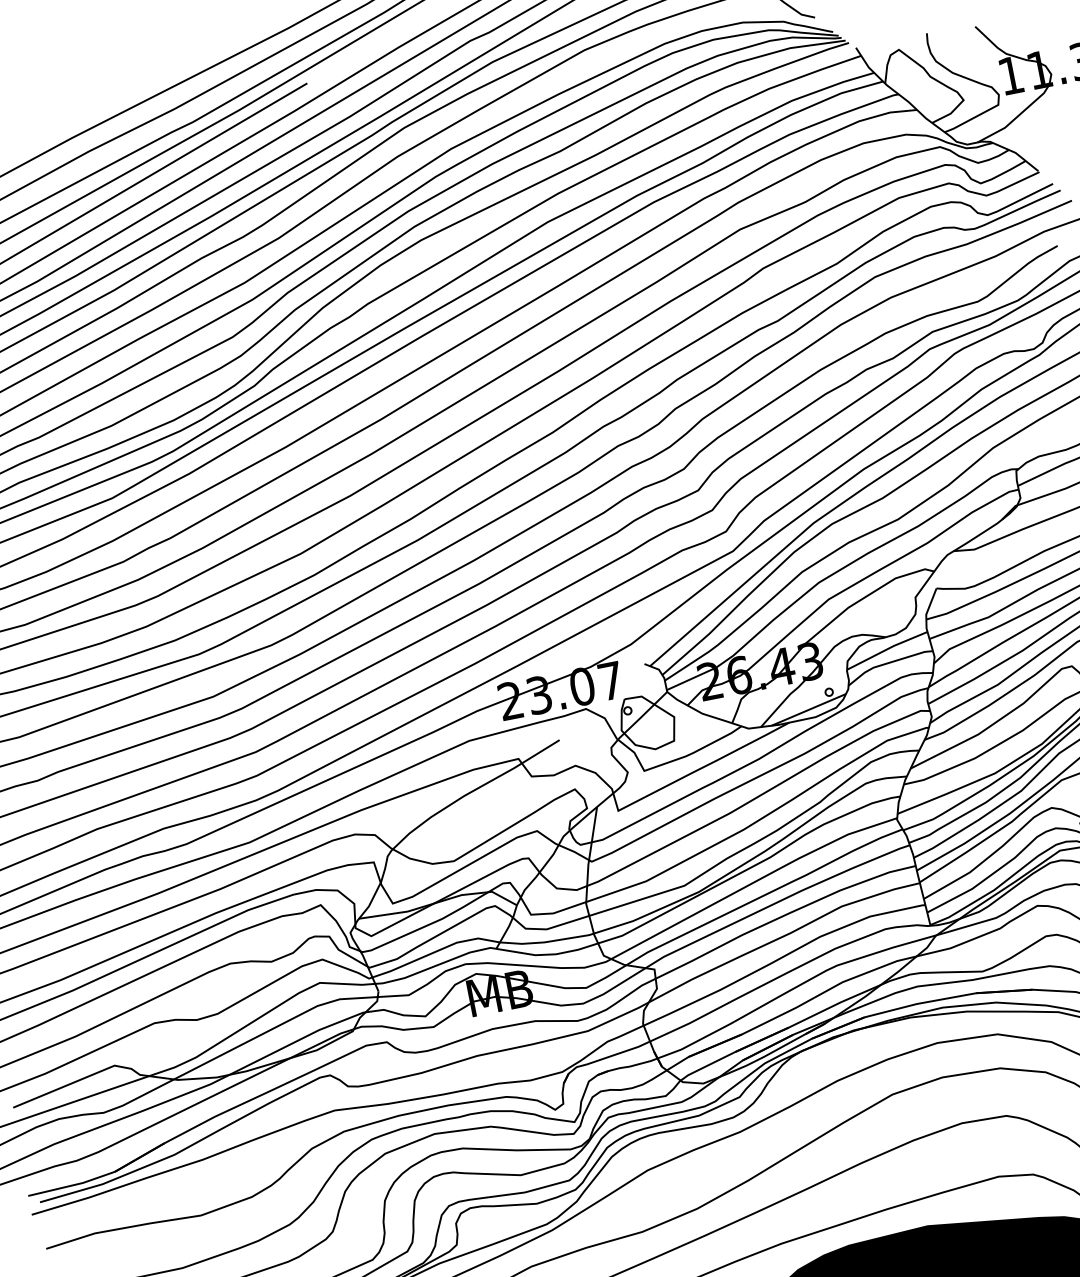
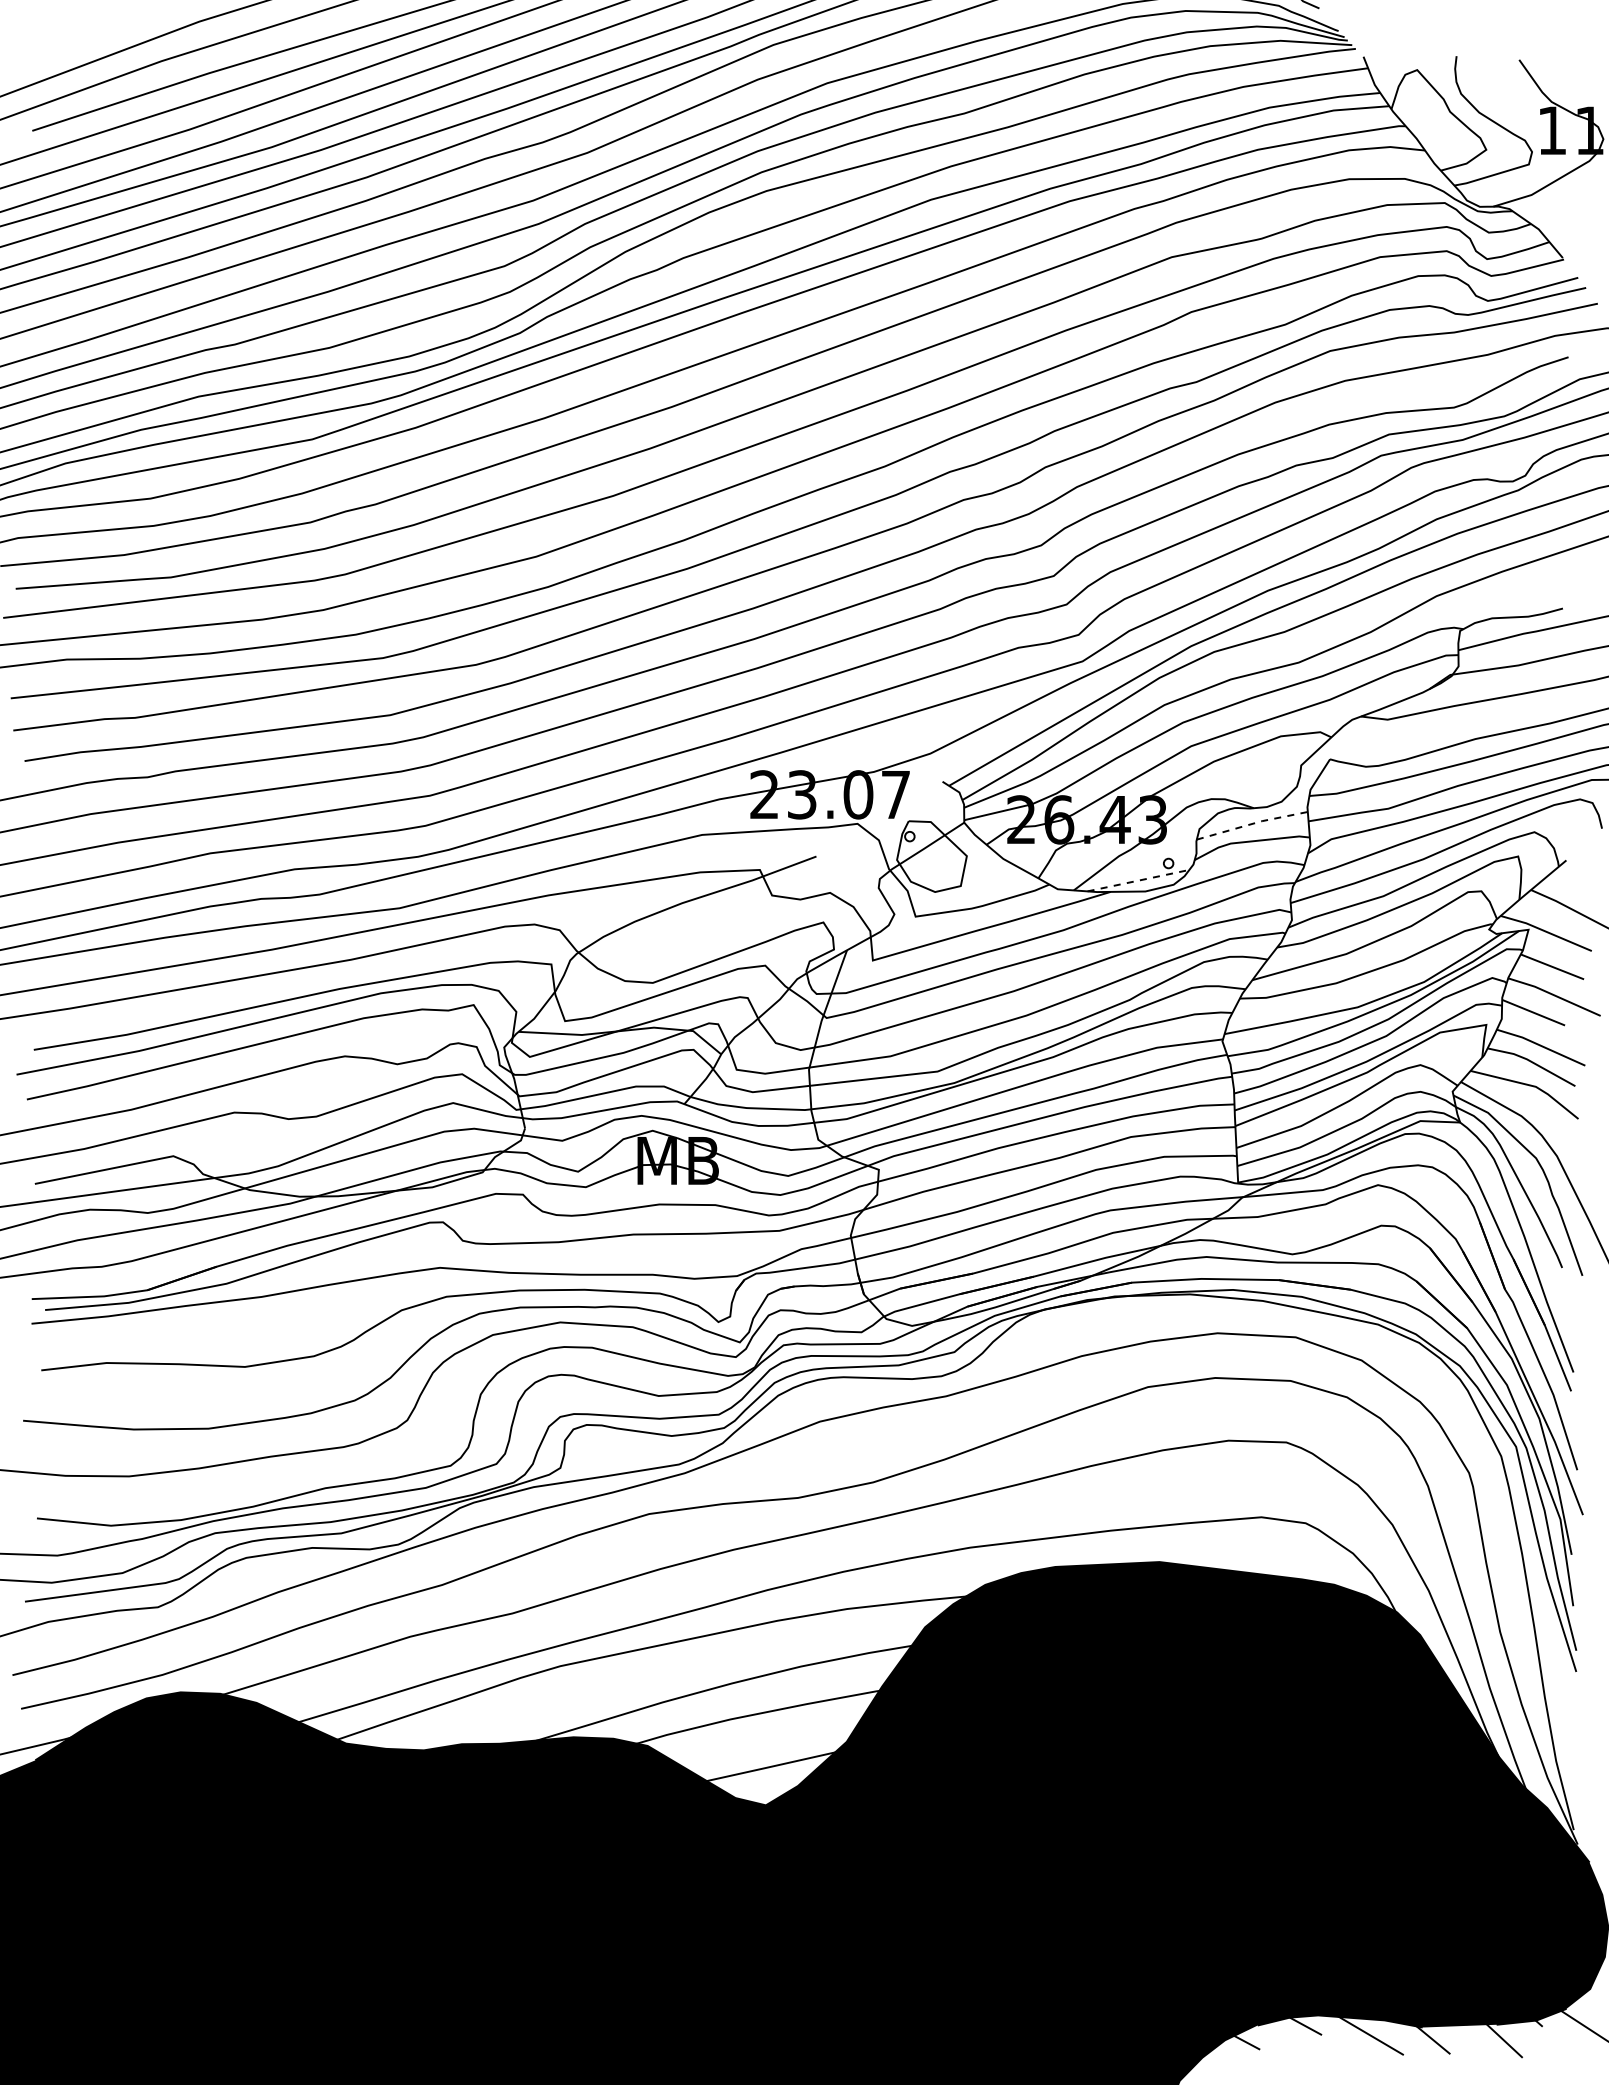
line: (887, 649) -> (1252, 823), solid -> dashed
line: (808, 709) -> (1138, 880), solid -> dashed

